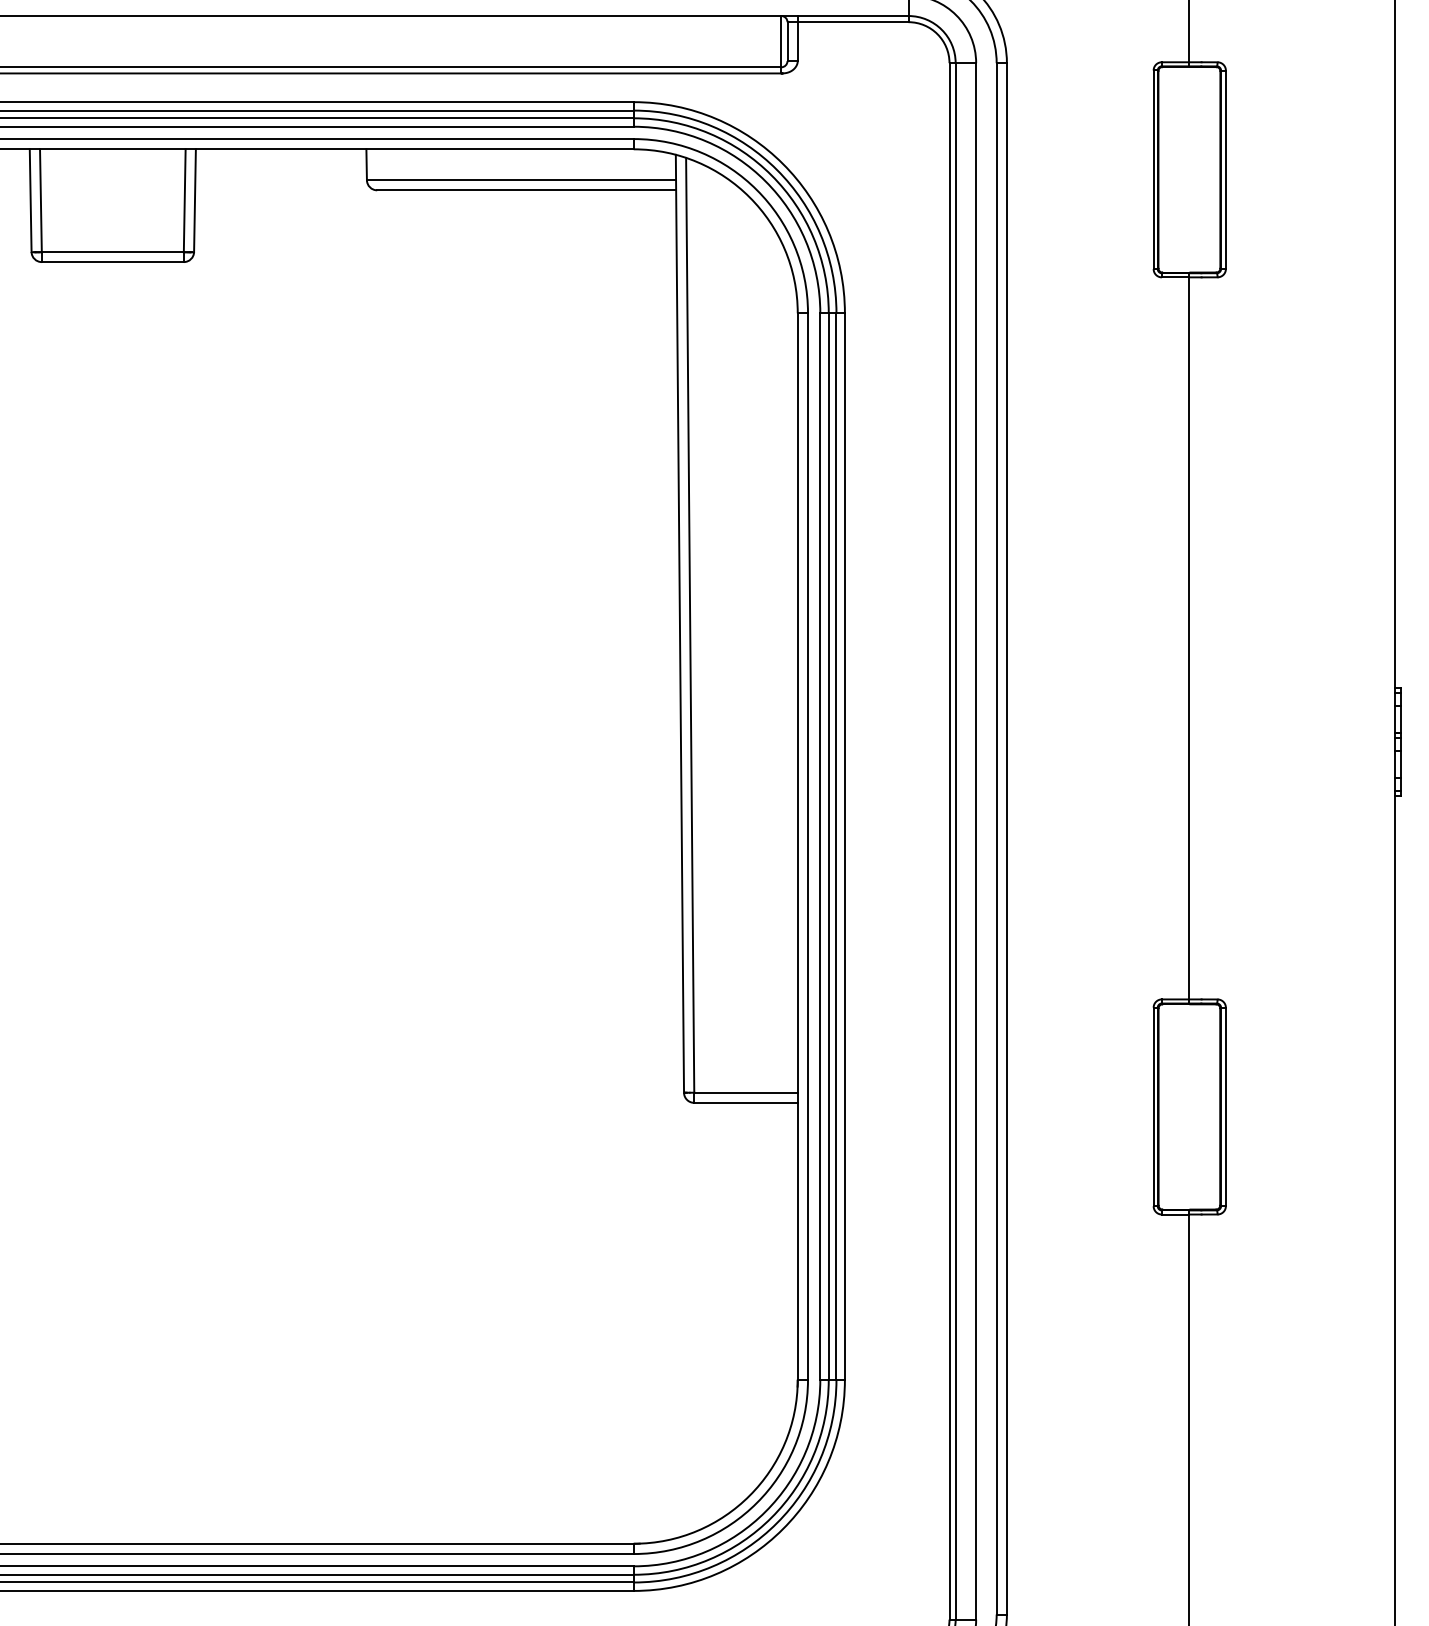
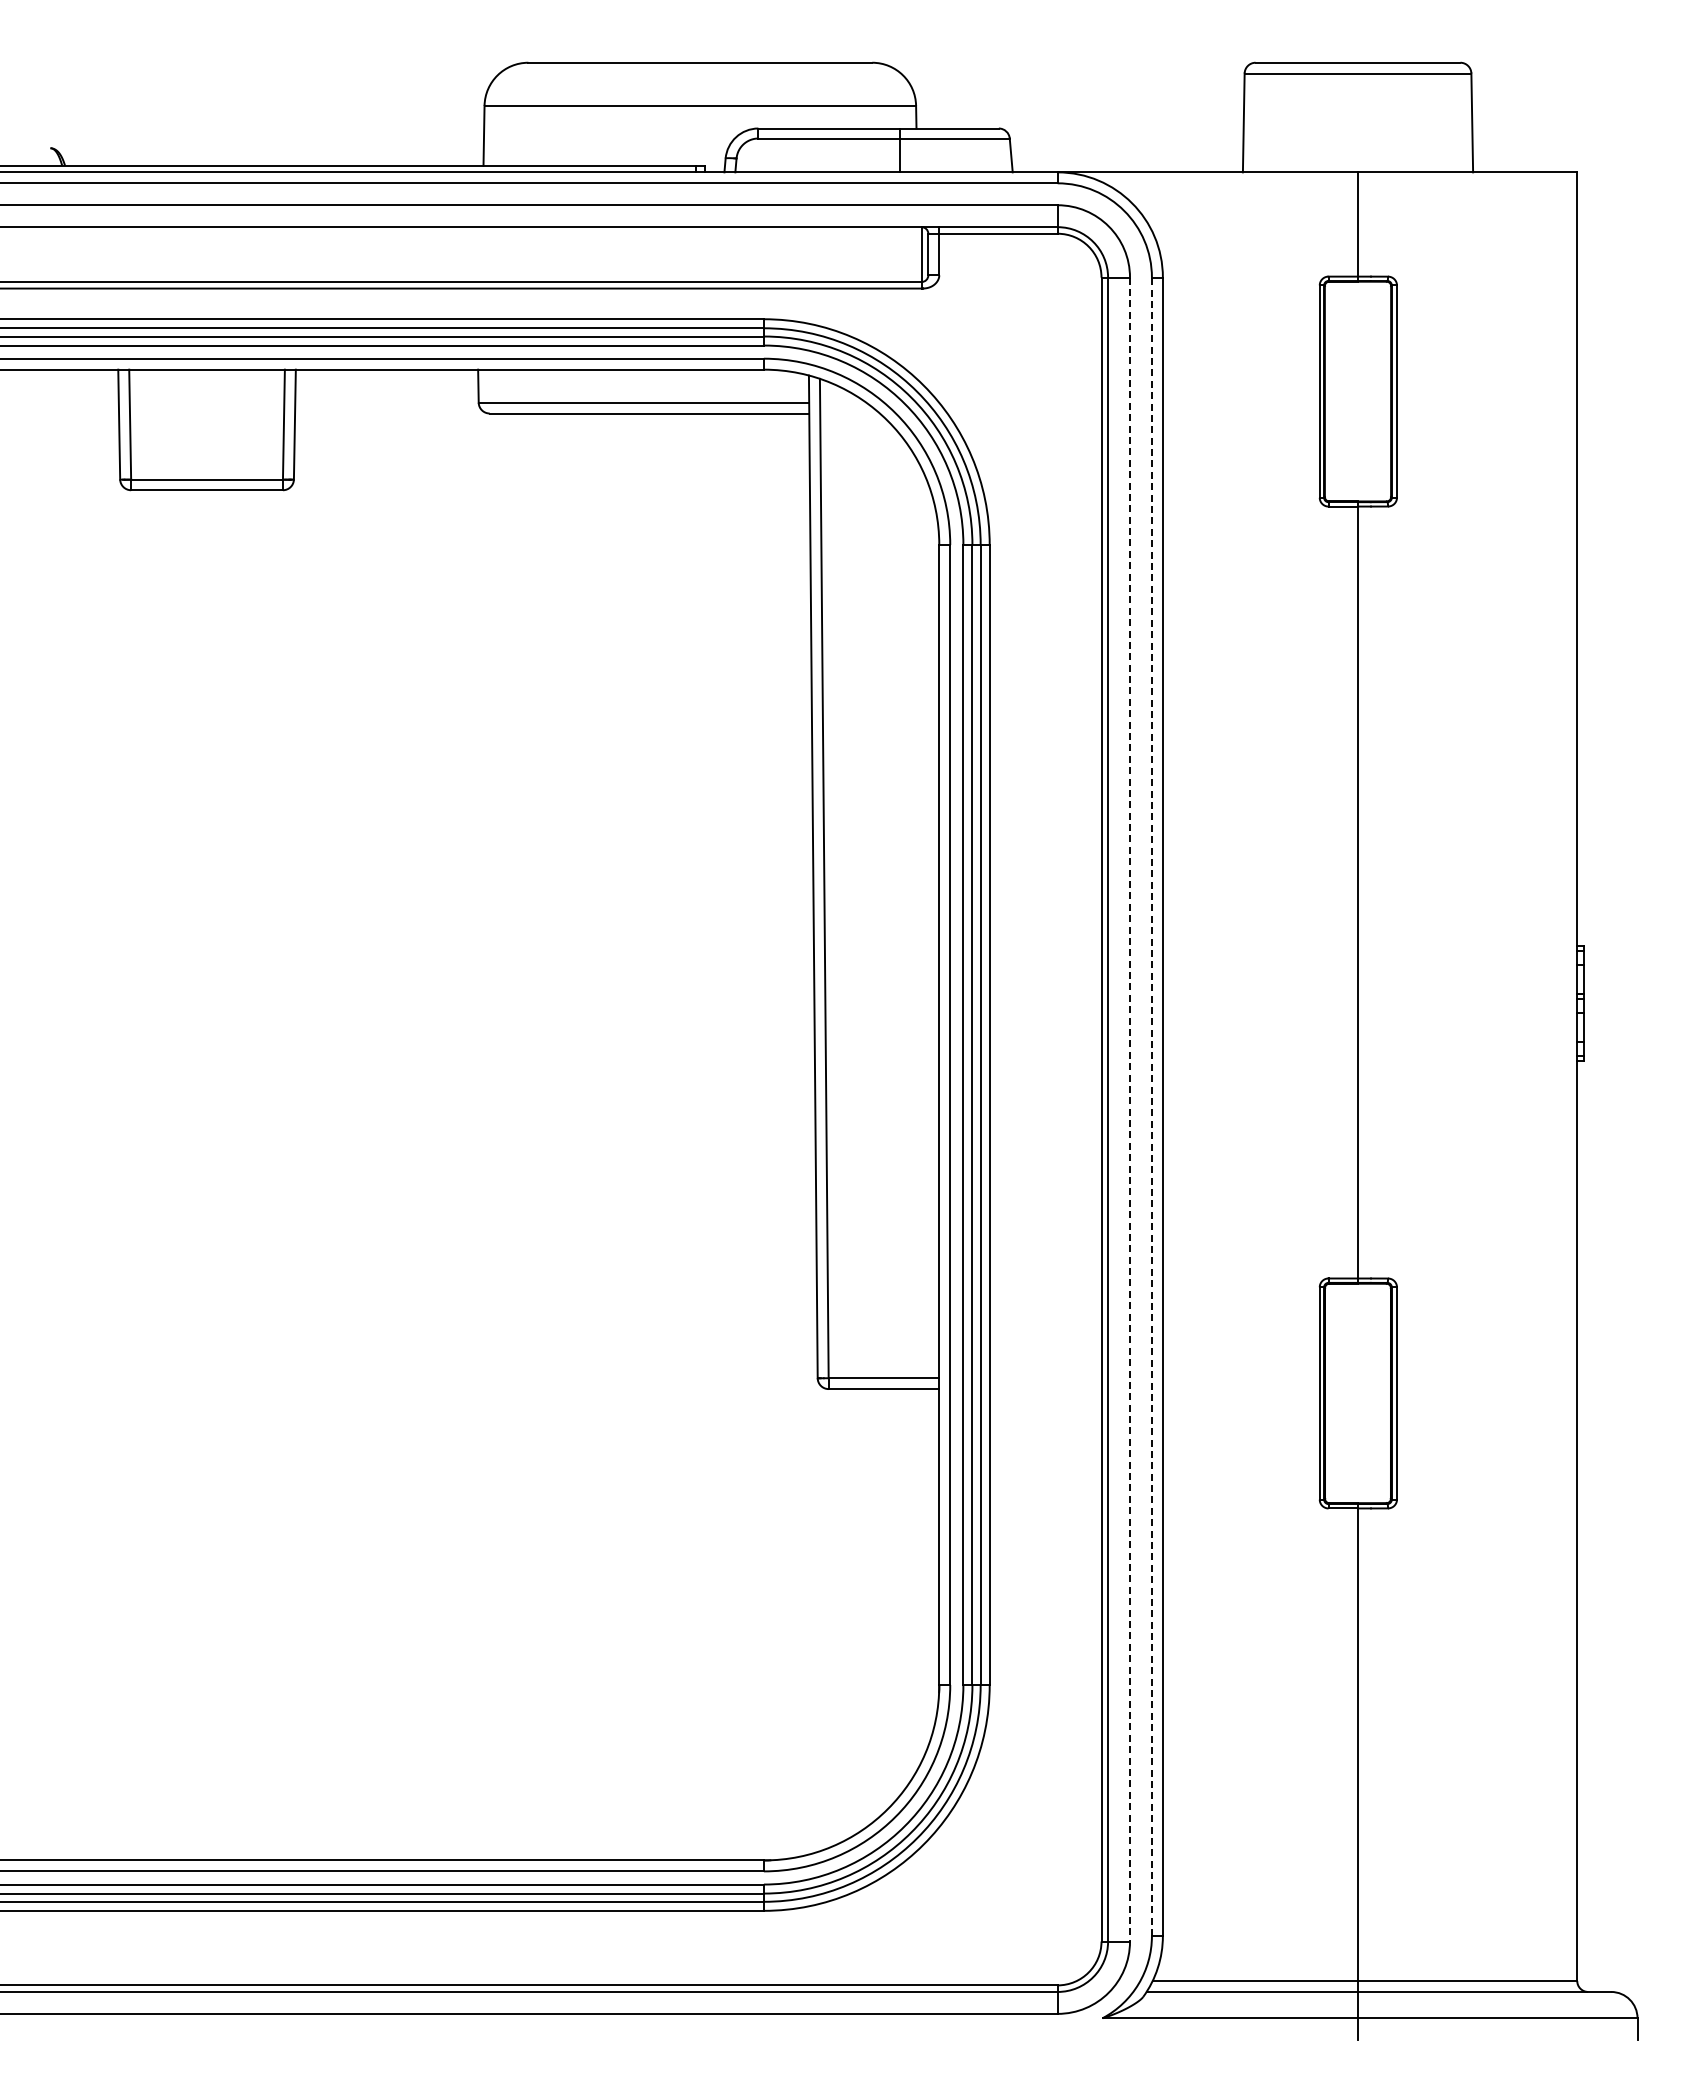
line: (996, 838) -> (1151, 1106), solid -> dashed
line: (976, 841) -> (1130, 1109), solid -> dashed

